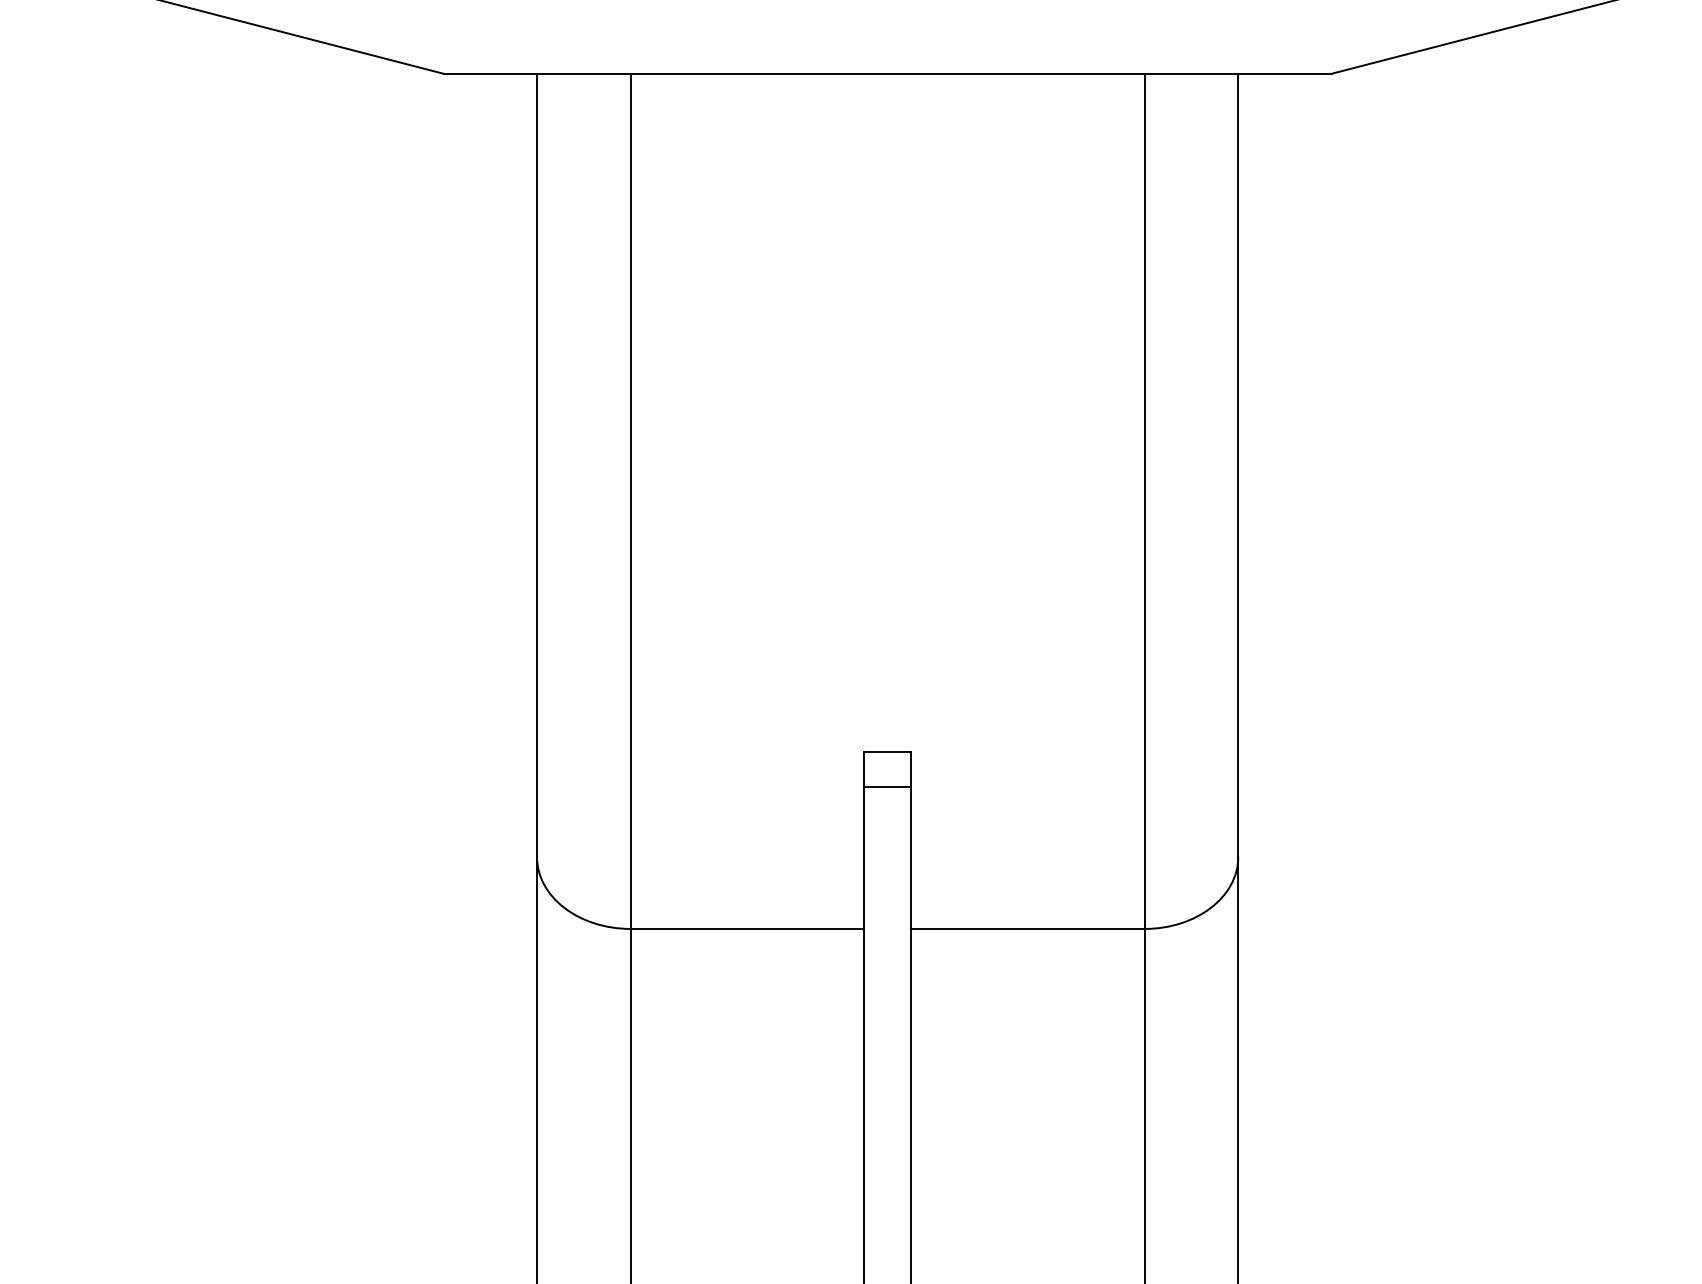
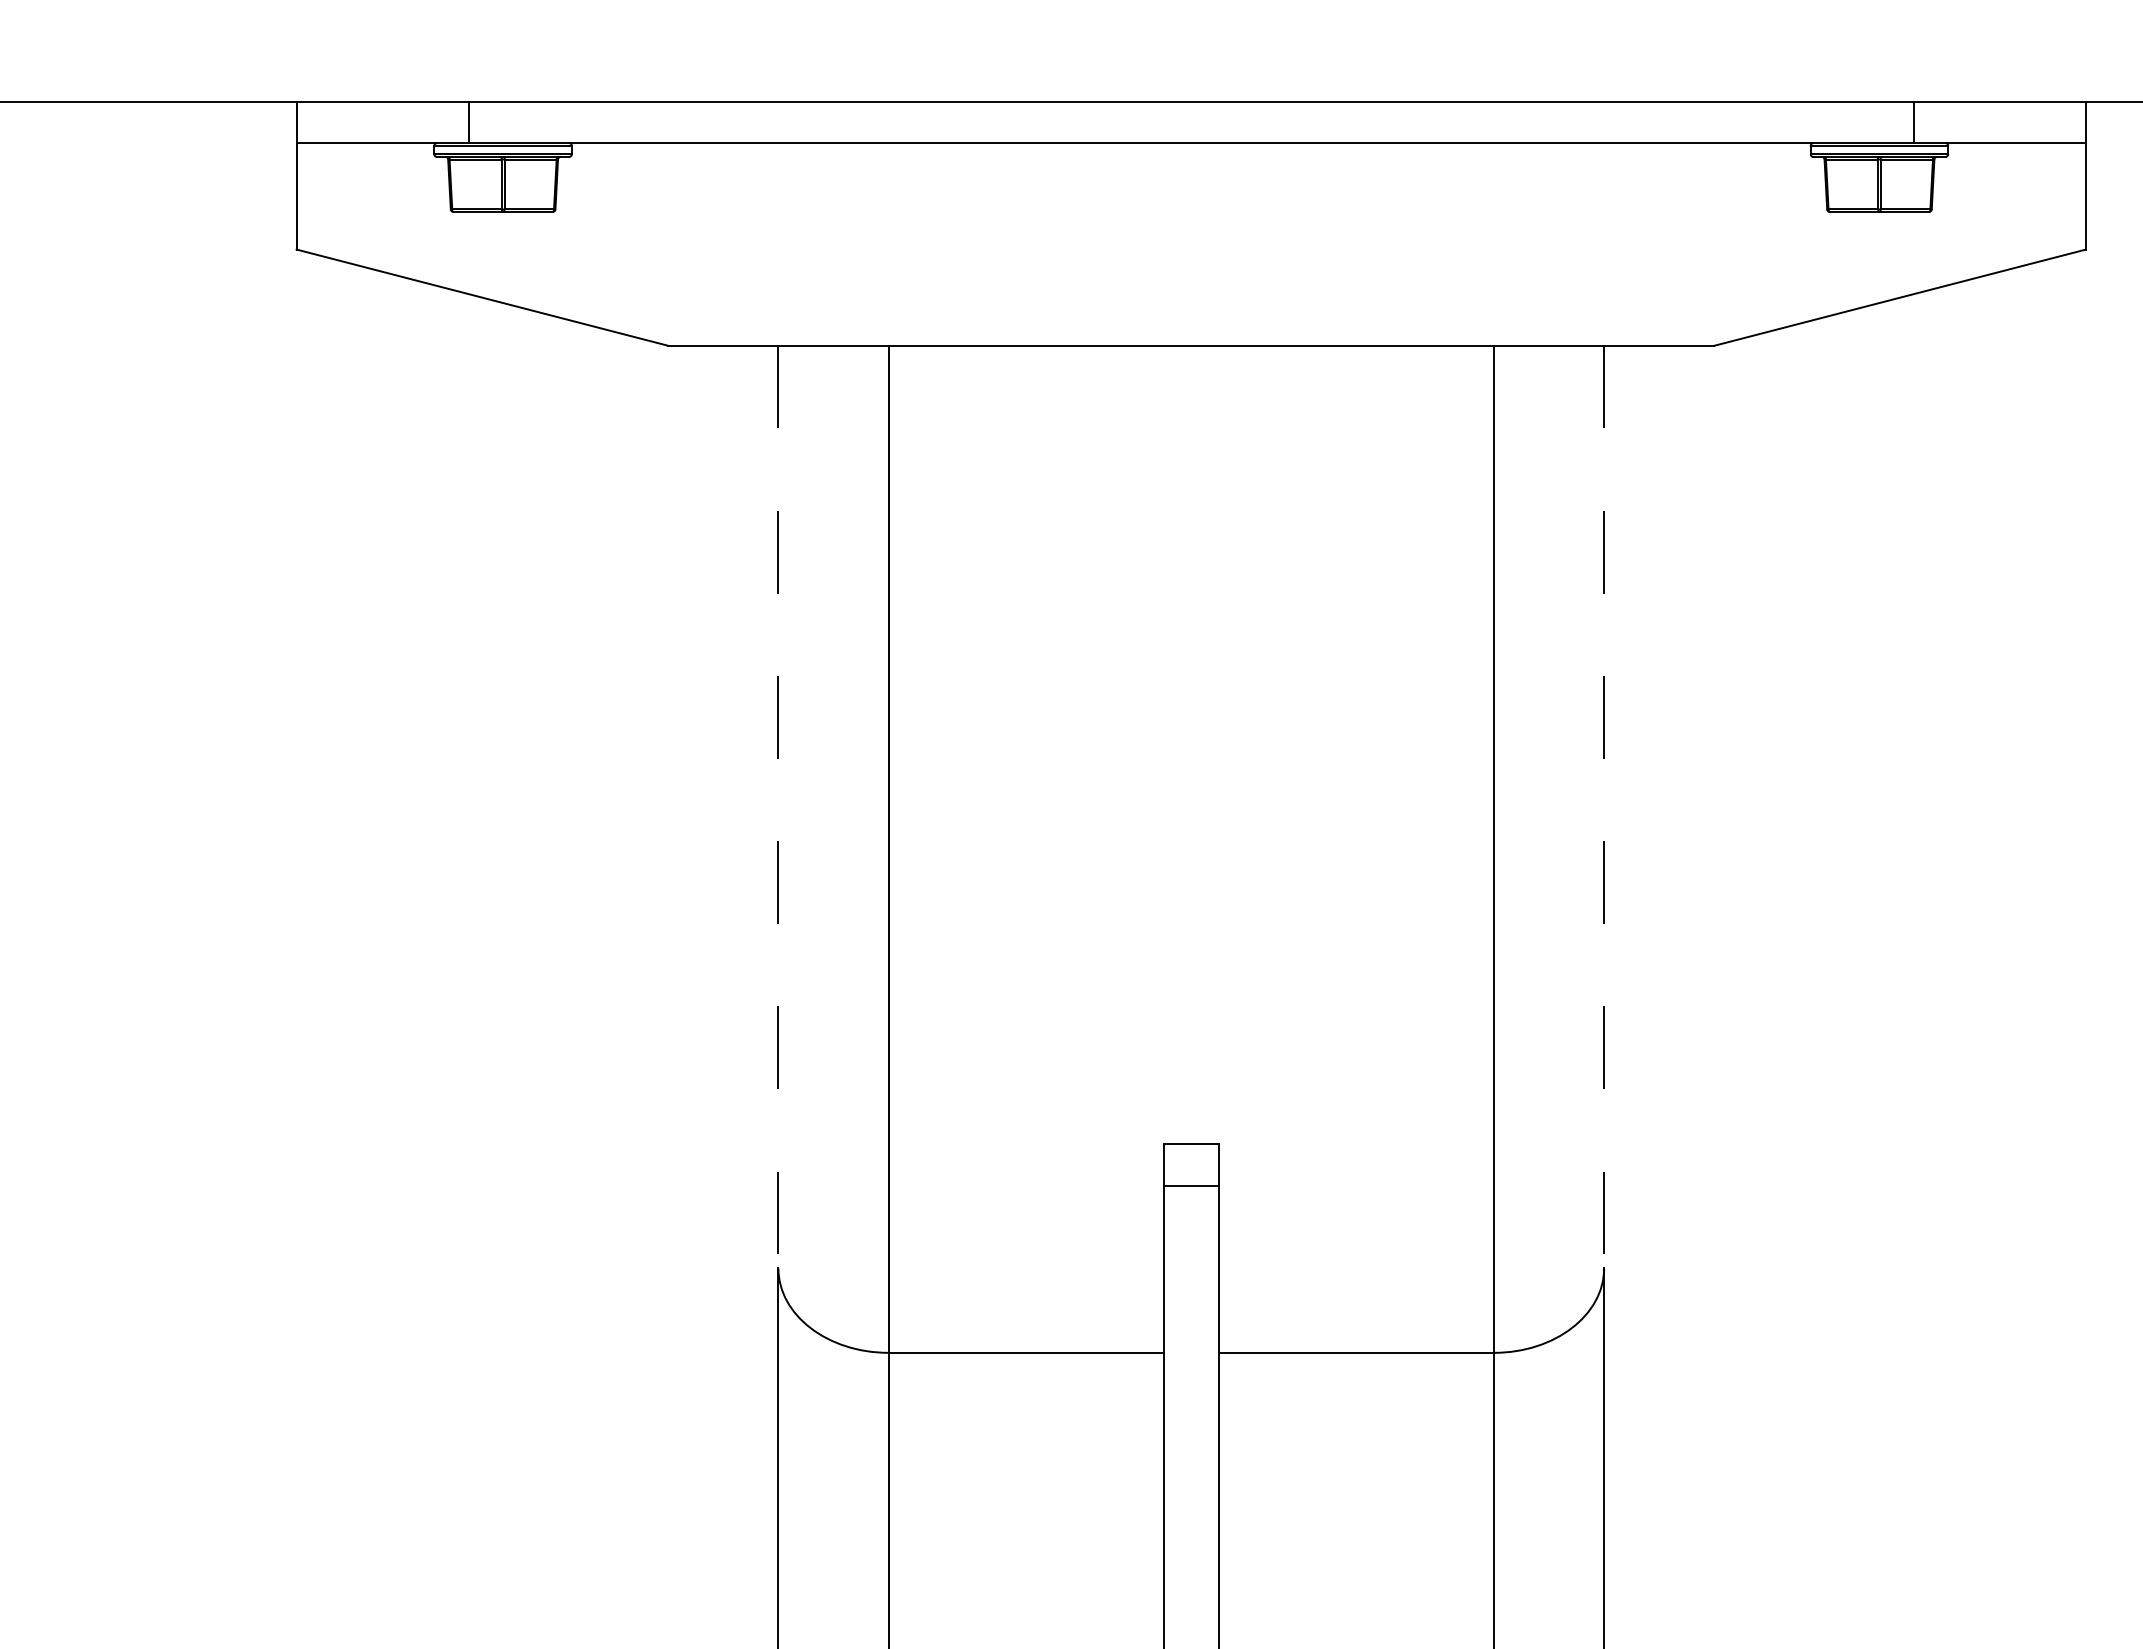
line: (537, 465) -> (778, 807), solid -> dashed
line: (1238, 465) -> (1604, 807), solid -> dashed

